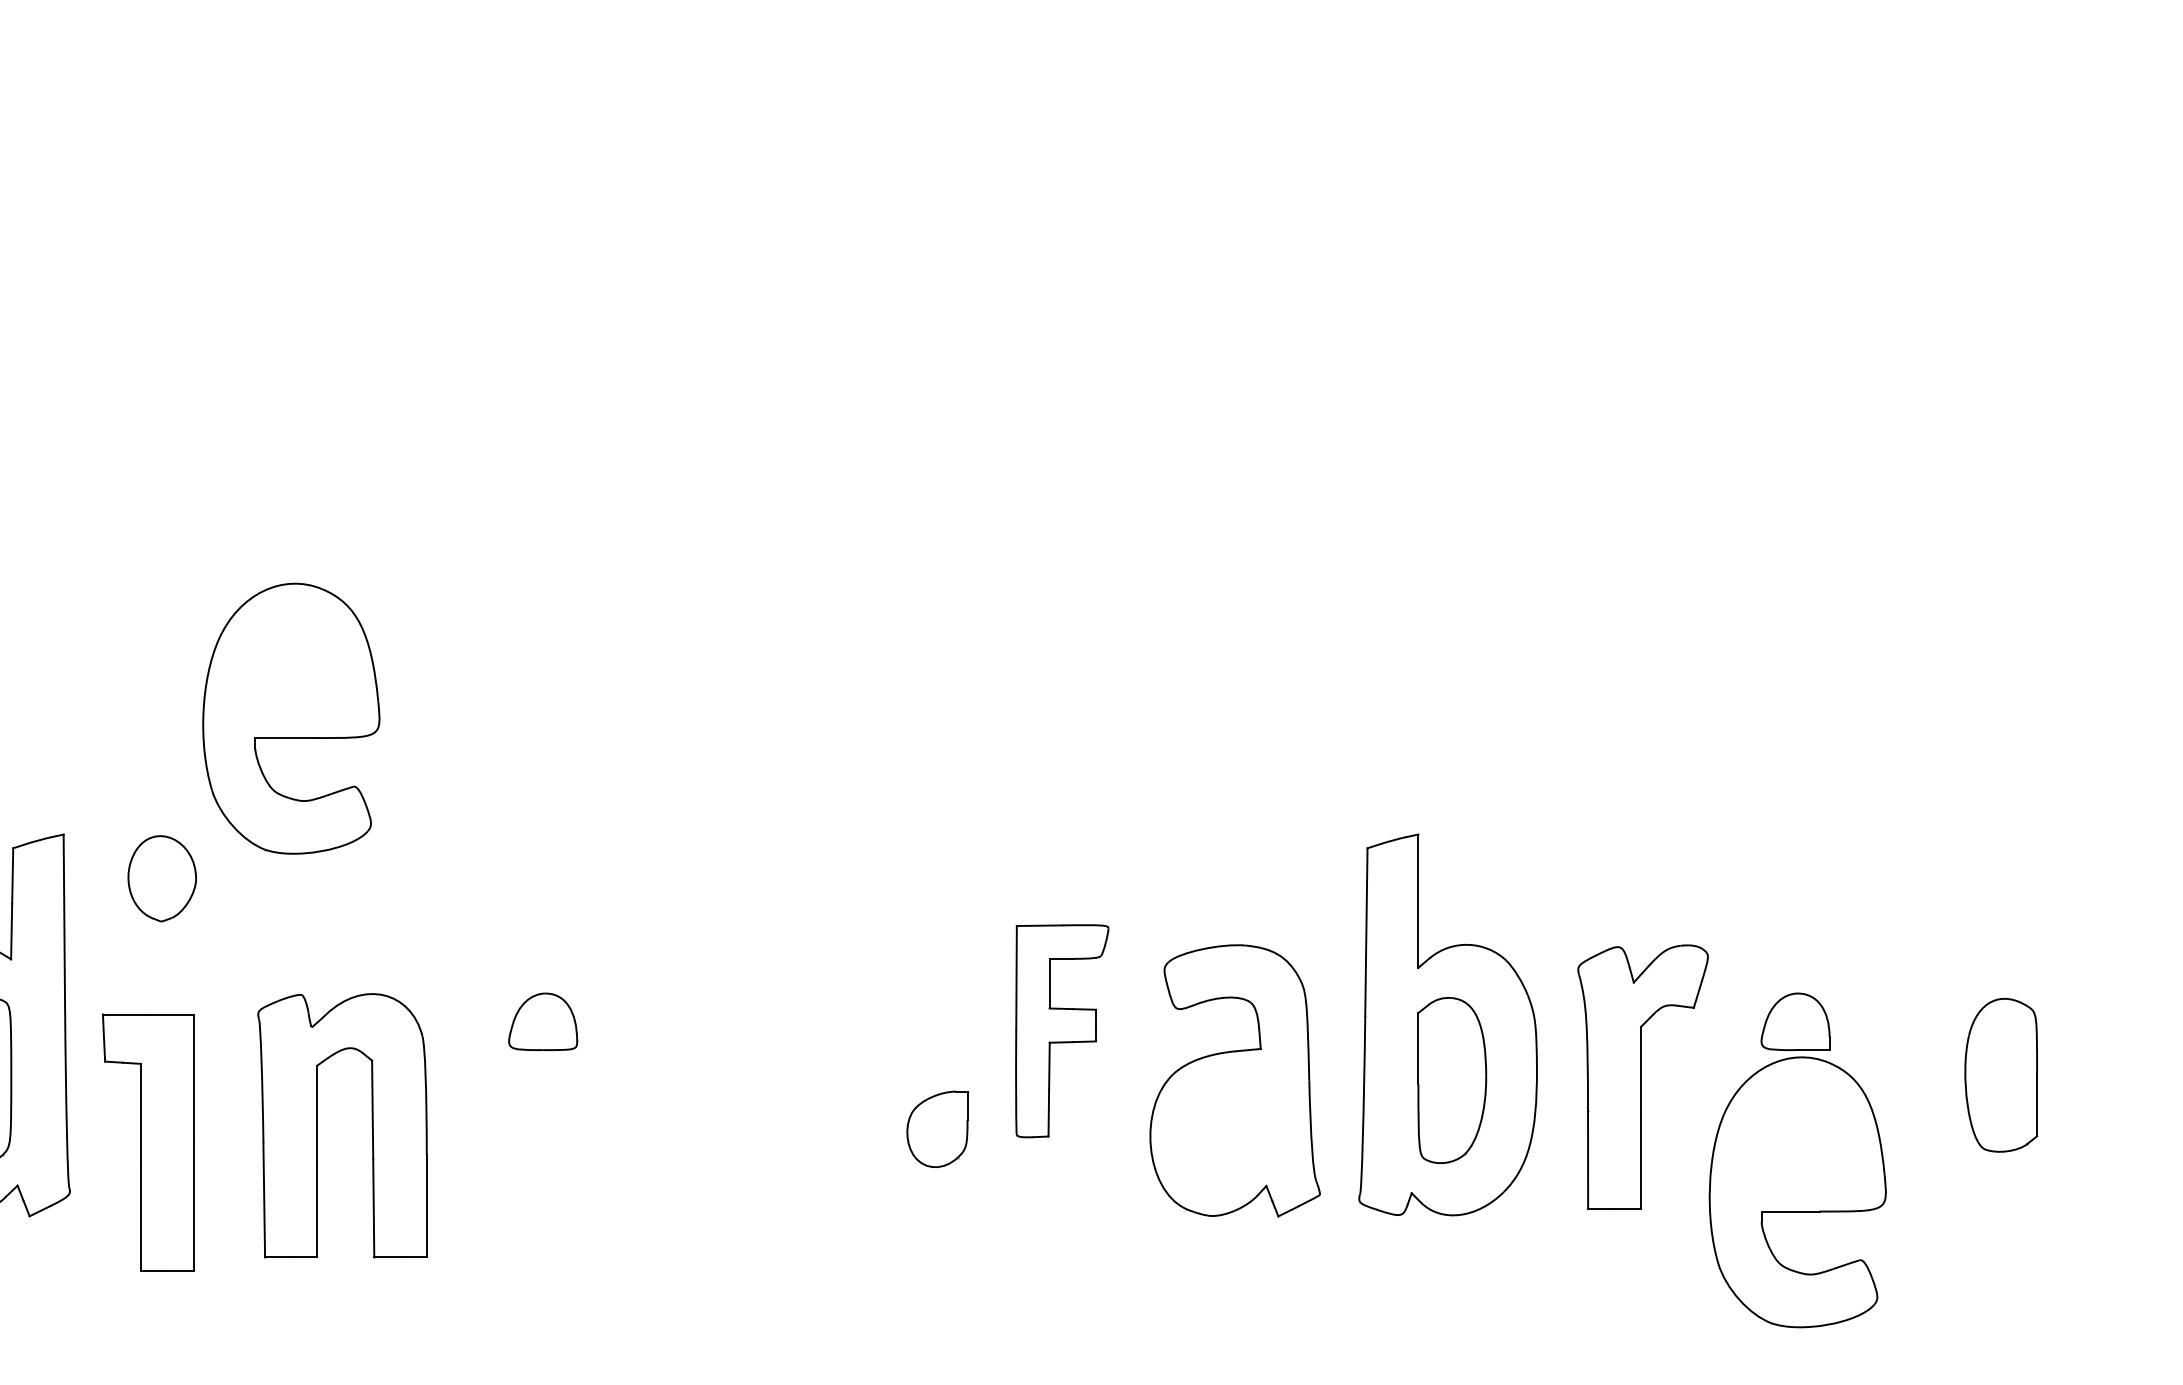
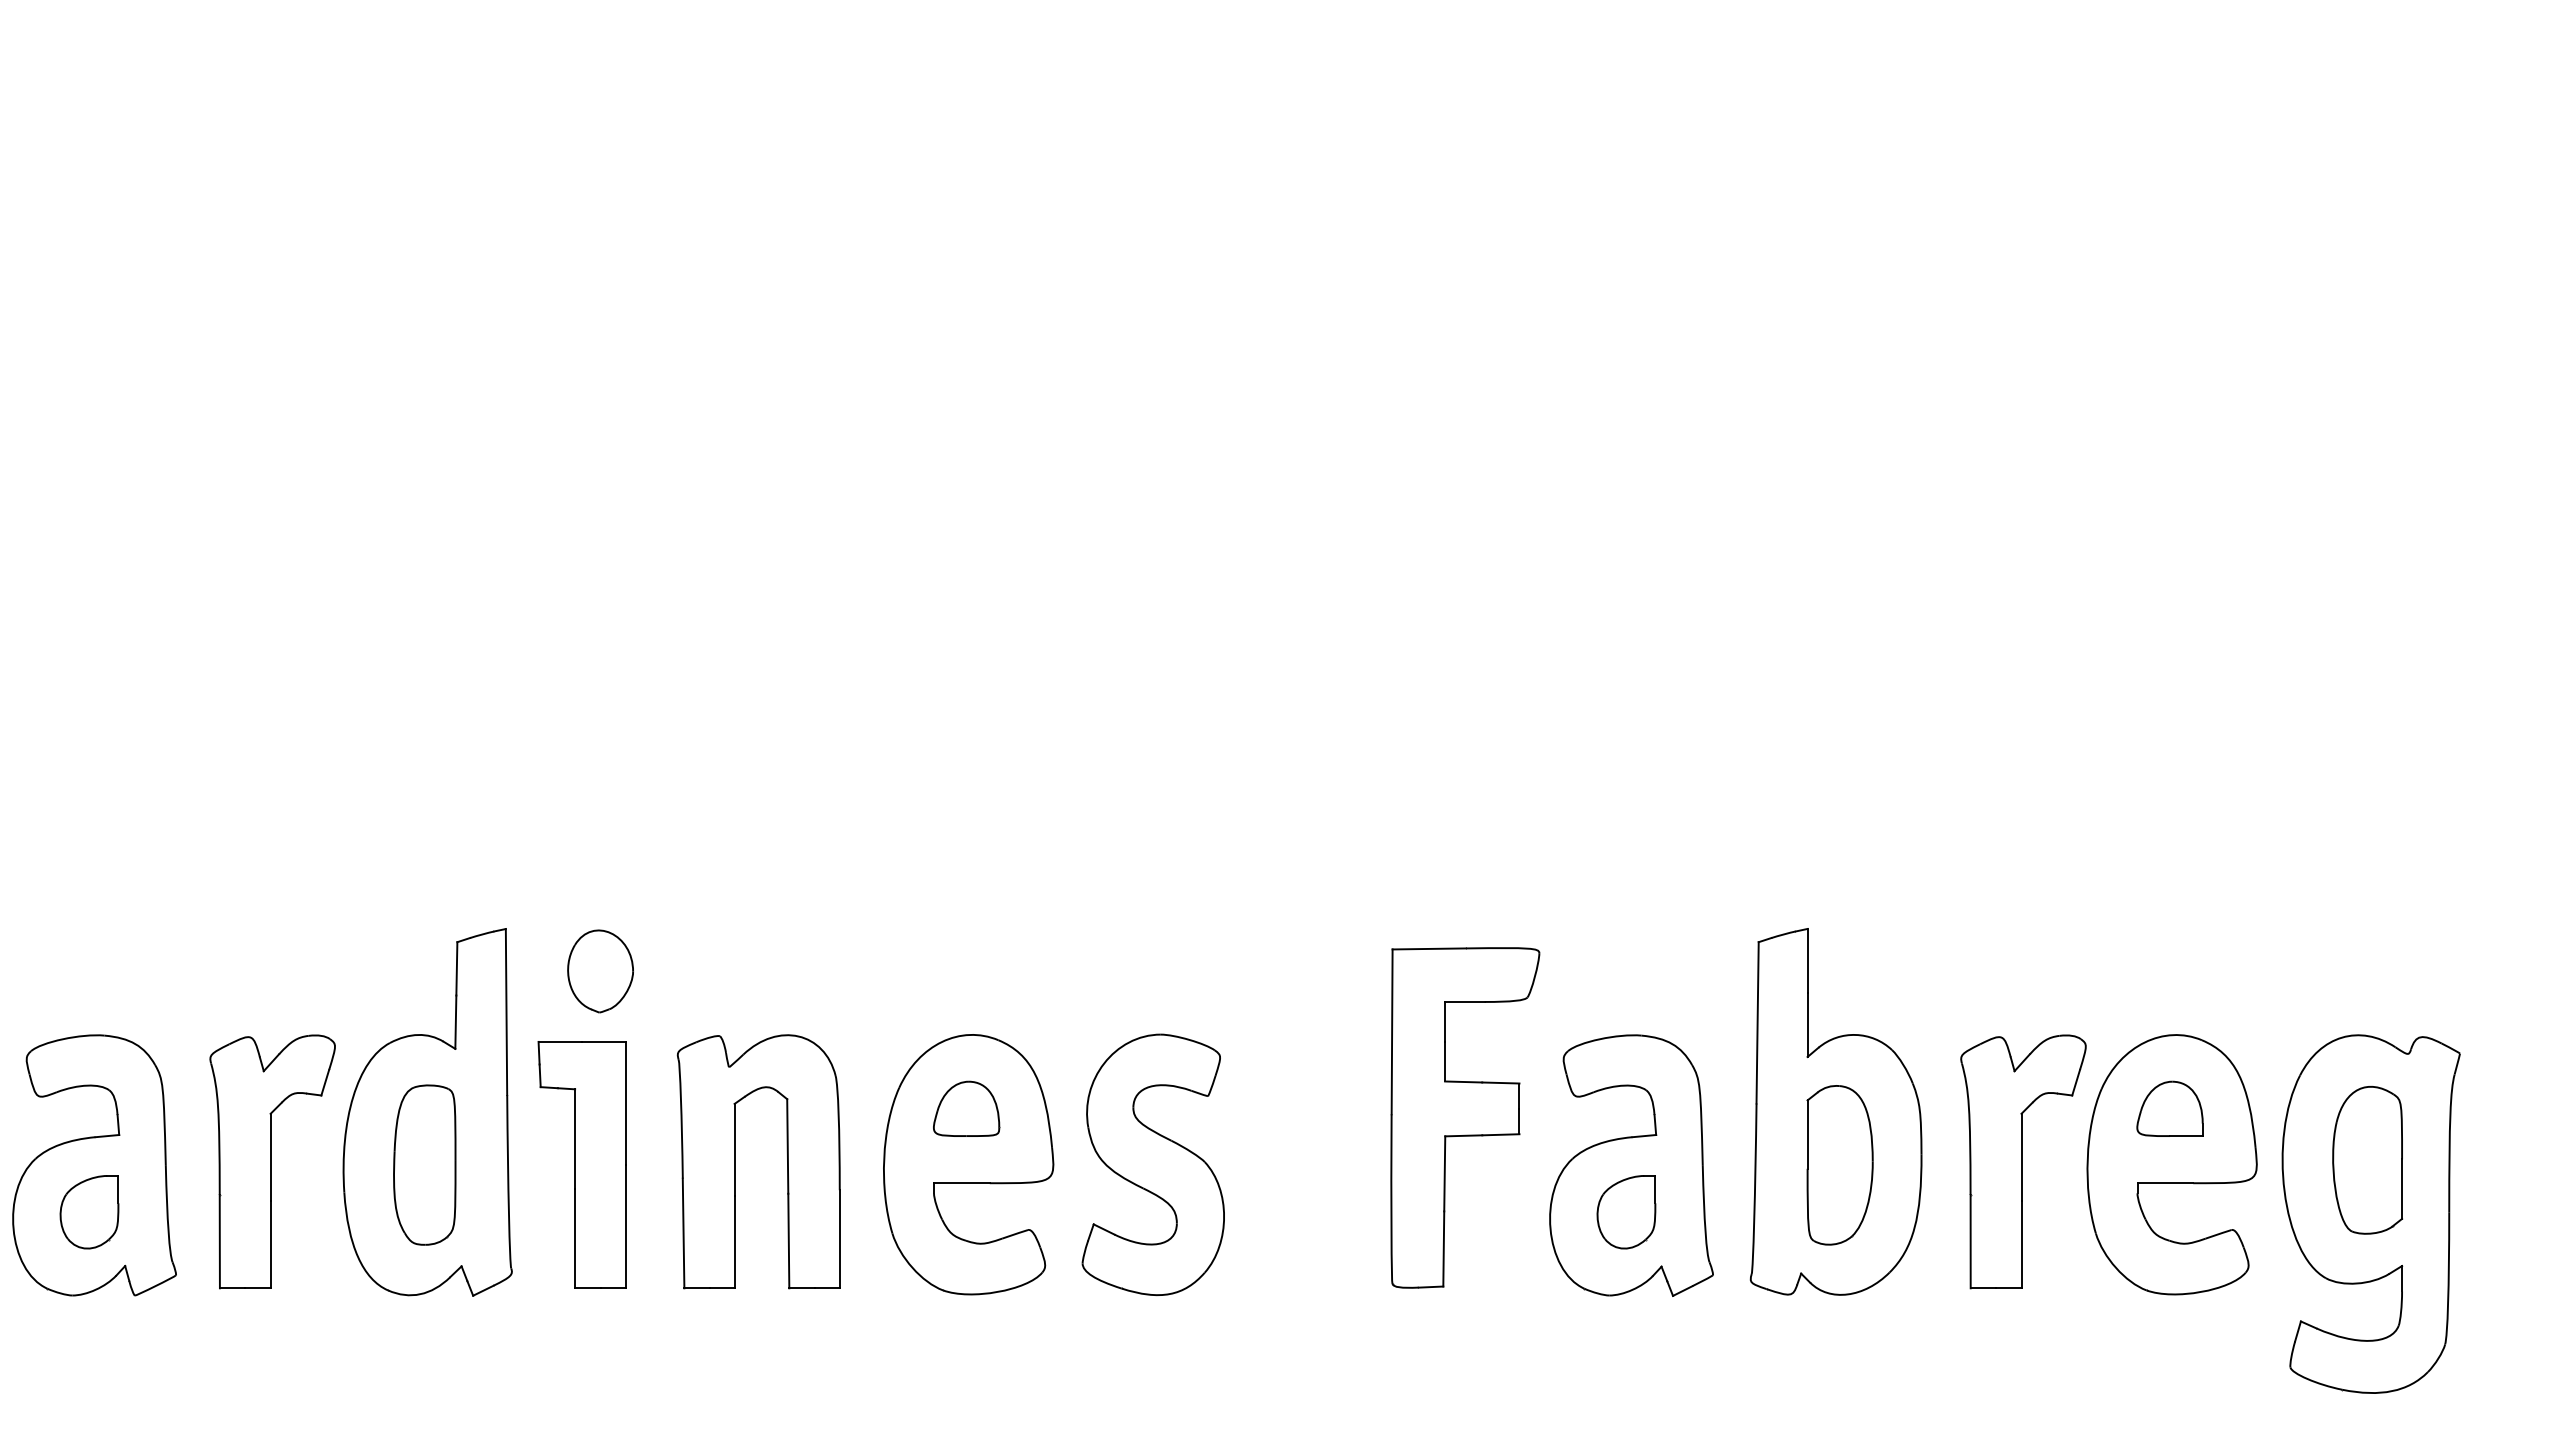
part: (291, 718) -> (968, 1164), moved
part: (1062, 1030) -> (1465, 1117), size x1.67
part: (736, 1079) -> (1152, 1164), added
part: (318, 1125) -> (735, 1161), moved
part: (937, 1129) -> (1626, 1212), moved
part: (2004, 1130) -> (2370, 1213), added
part: (147, 1142) -> (581, 1164), moved
part: (1797, 1192) -> (2171, 1164), moved

